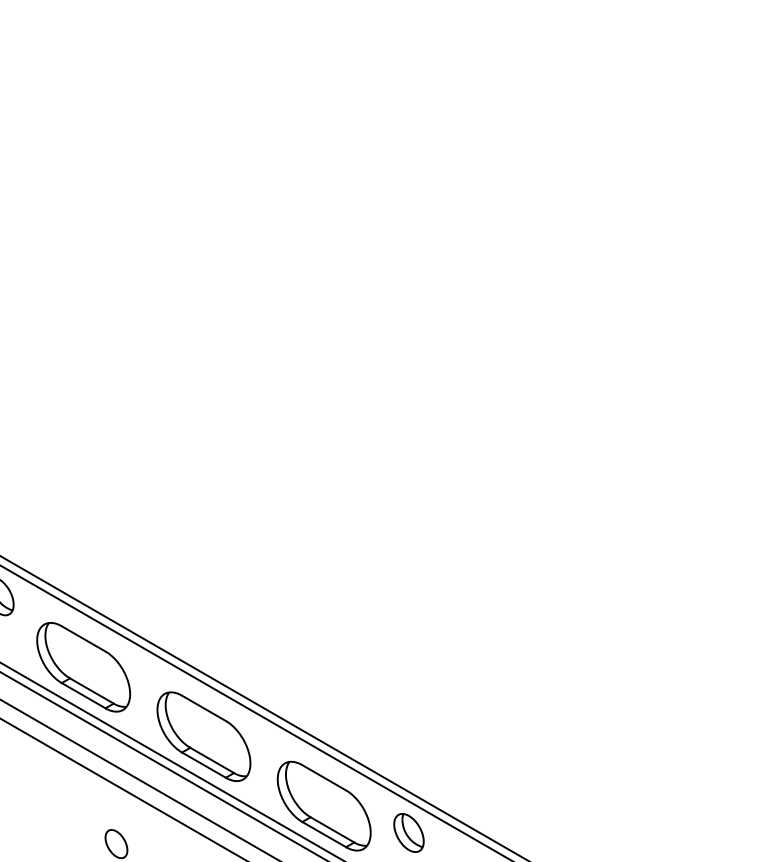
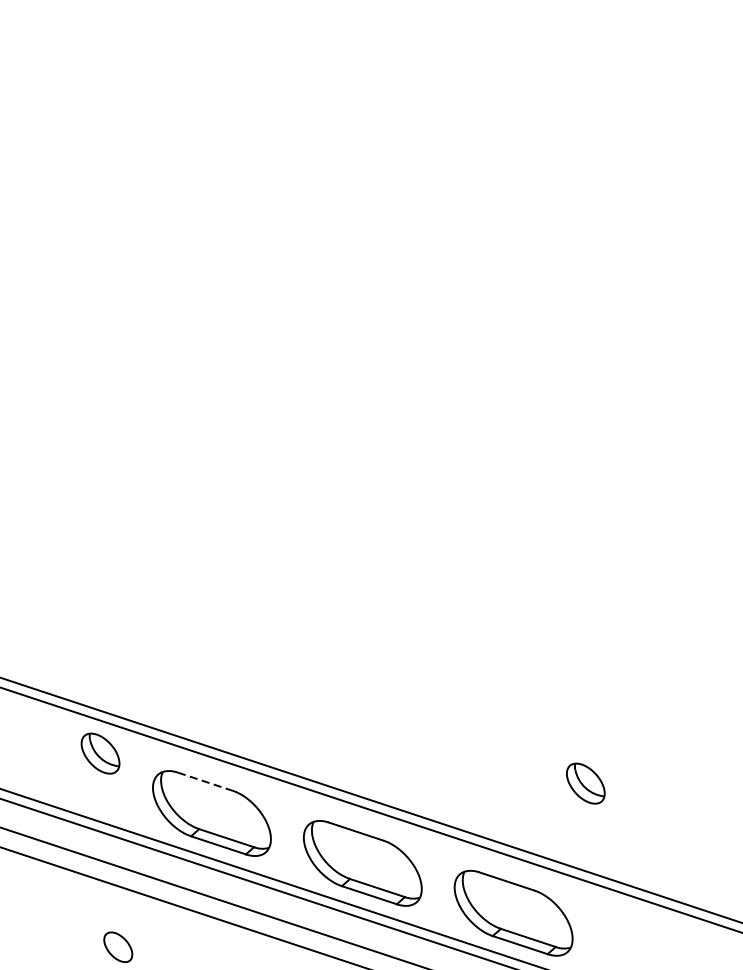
line: (84, 639) -> (206, 782), solid -> dashed
part: (408, 832) -> (585, 783), moved

